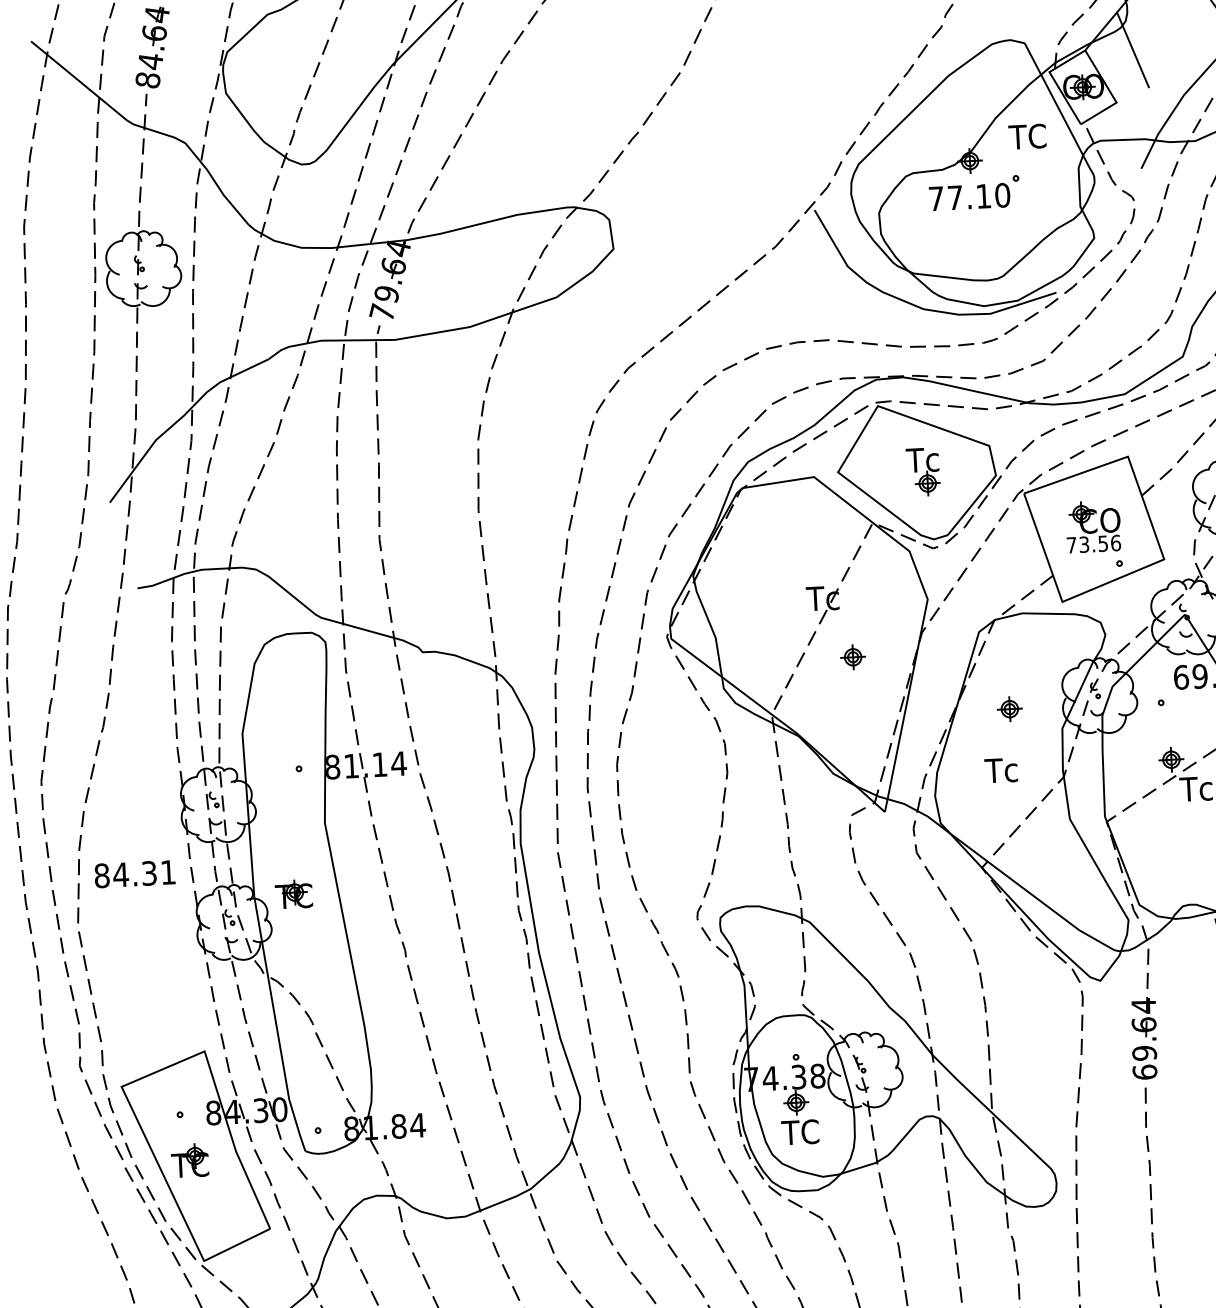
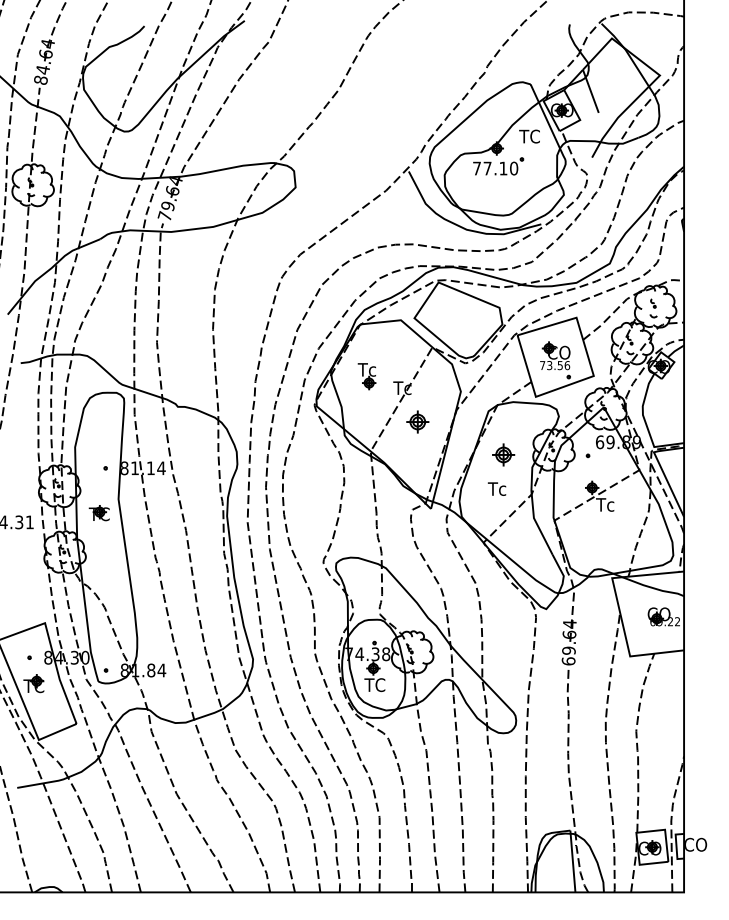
part: (922, 472) -> (366, 376), moved
part: (852, 656) -> (417, 421), size x1.6
part: (1009, 709) -> (503, 455), size x1.6
part: (292, 895) -> (98, 513), moved

